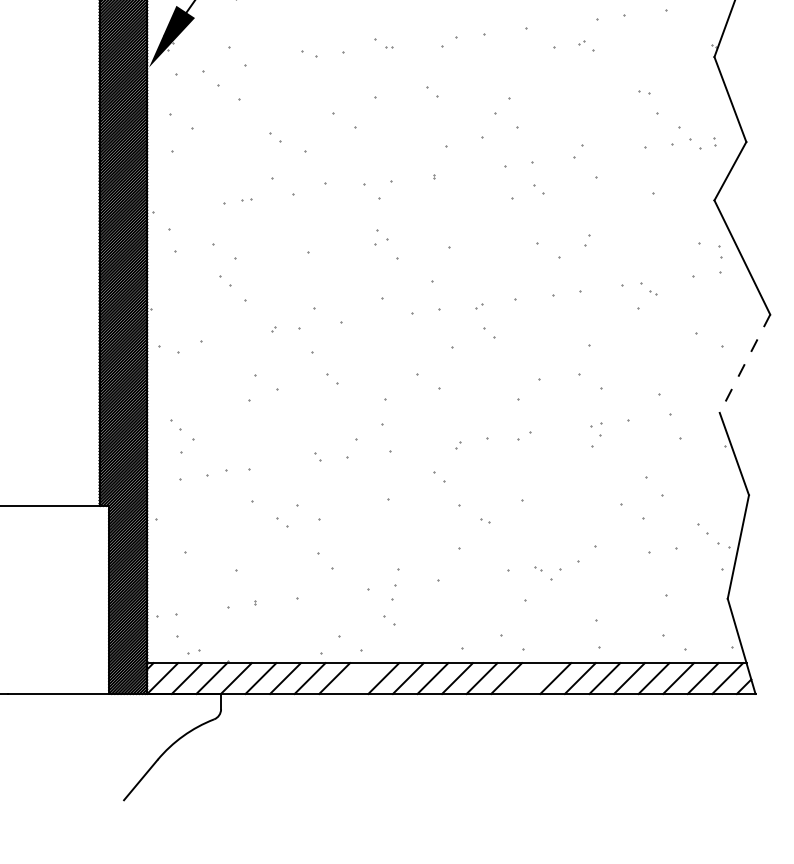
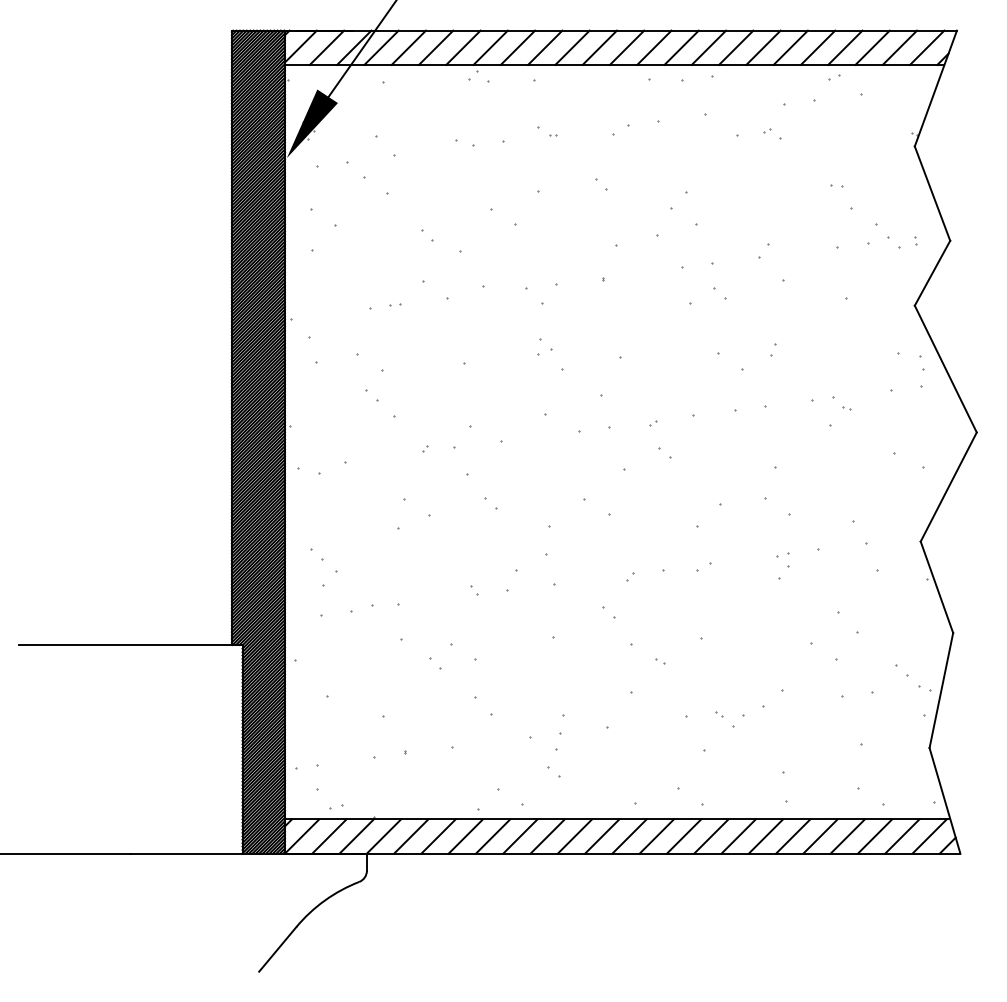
line: (744, 364) -> (948, 487), dashed -> solid
line: (359, 678) -> (520, 836), added
line: (531, 678) -> (711, 836), added

